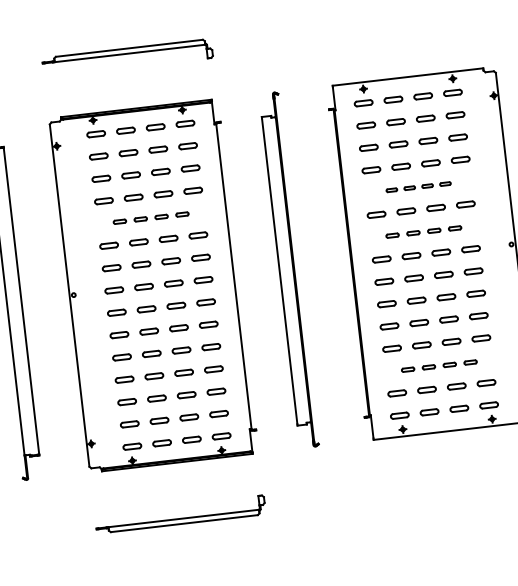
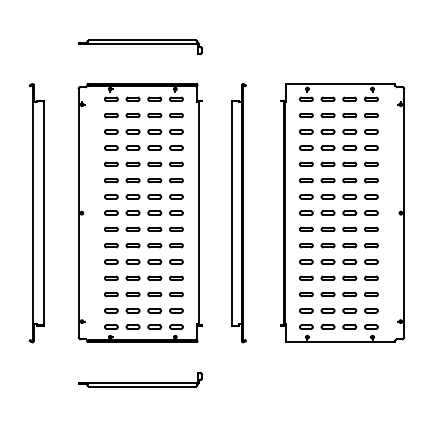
part: (417, 186) -> (338, 163), size x1.67
part: (150, 217) -> (143, 163), size x1.43
part: (423, 231) -> (338, 196), size x1.43
part: (438, 365) -> (338, 294), size x1.43

